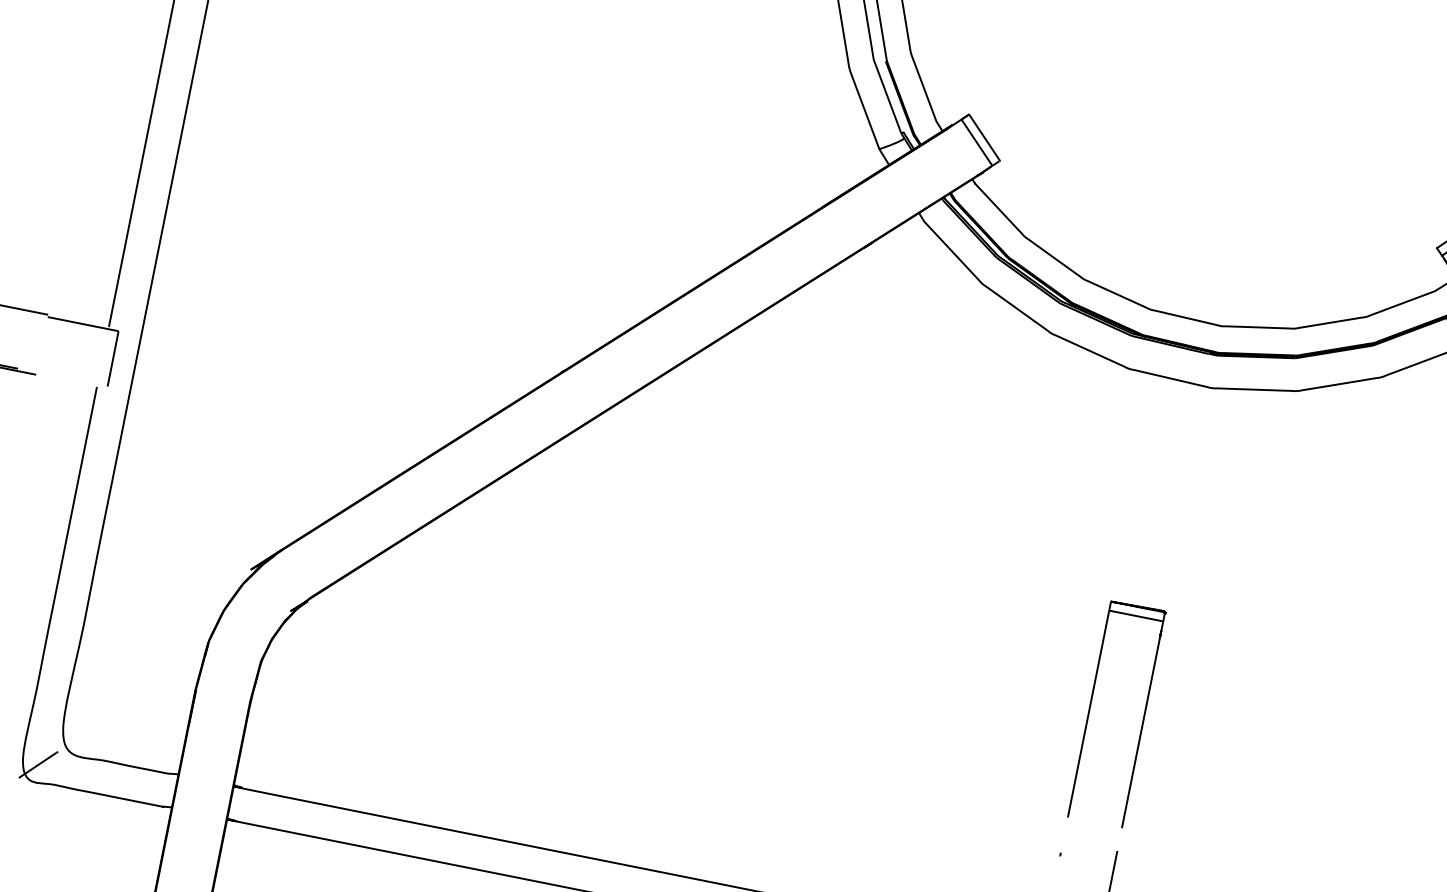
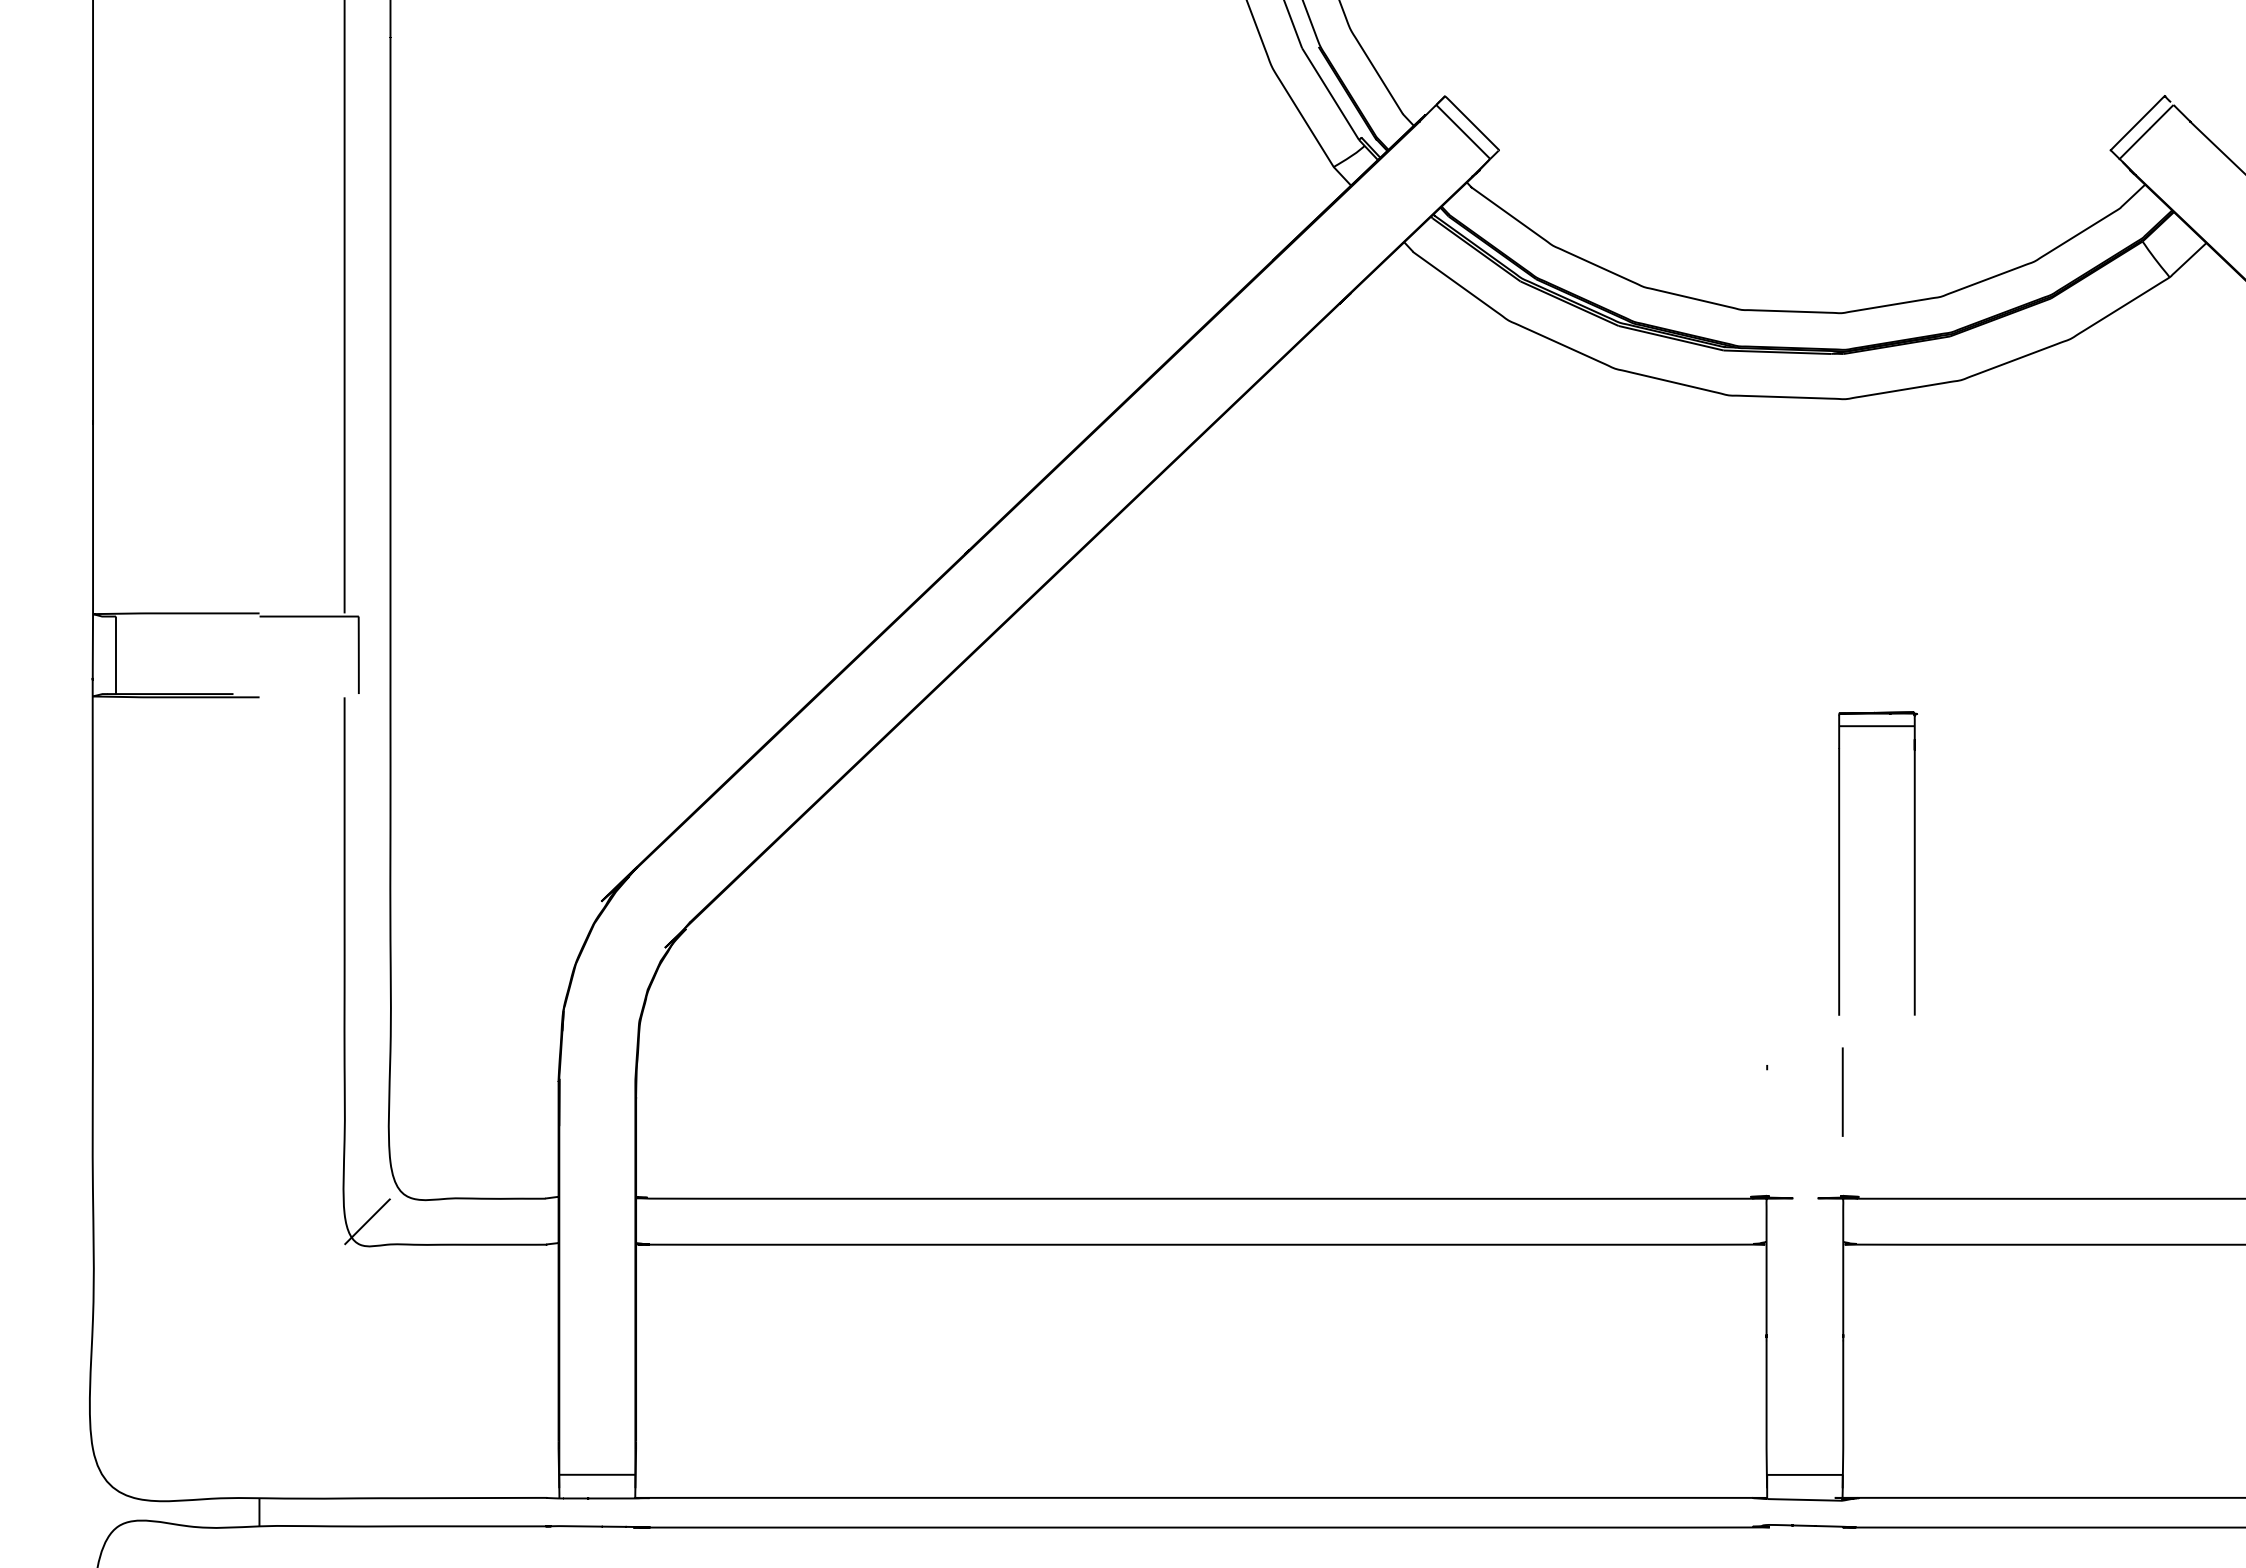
part: (1142, 719) -> (1913, 863), moved

